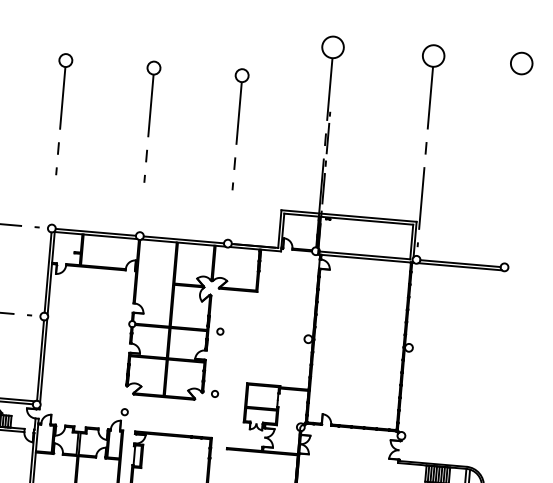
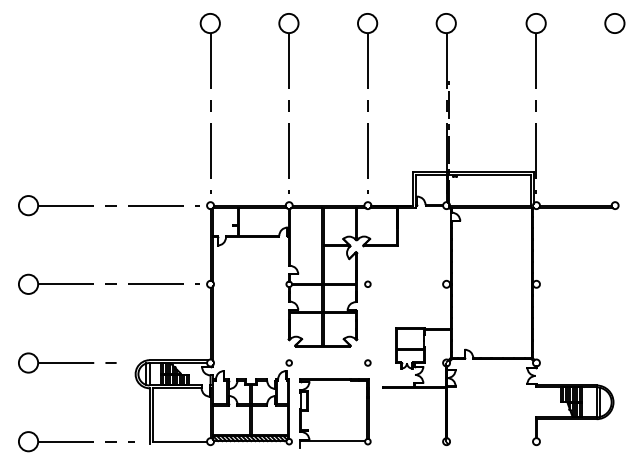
part: (60, 114) -> (209, 103), size x1.67
part: (148, 121) -> (288, 103), size x1.67
part: (237, 129) -> (367, 103), size x1.67
circle: (214, 393) -> (367, 362), moved

